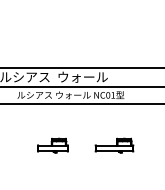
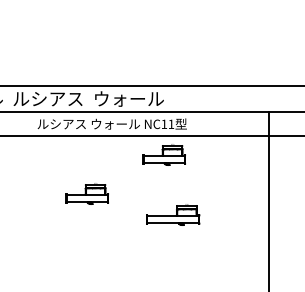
text: (108, 95) -> (164, 124), NC01 -> NC11
part: (107, 116) -> (163, 154), added
part: (114, 144) -> (173, 214), moved

